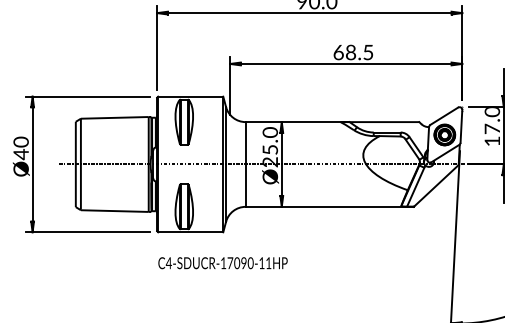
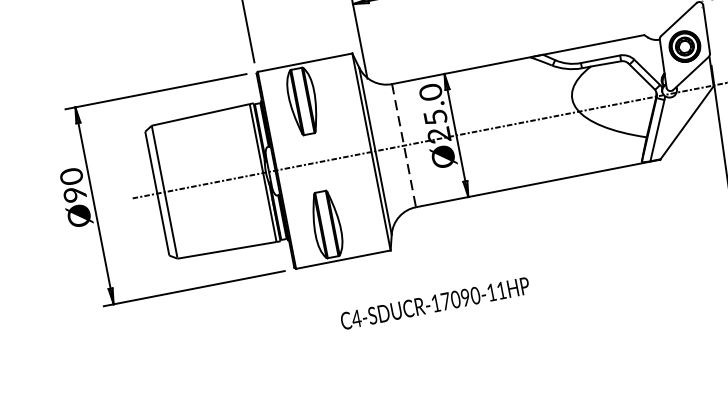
text: (20, 154) -> (74, 194), Ø40 -> Ø90
line: (245, 164) -> (403, 145), solid -> dashed
text: (222, 263) -> (434, 304), moved

